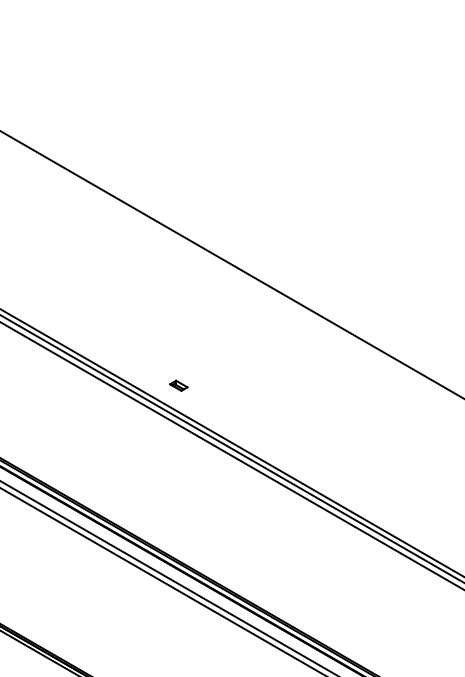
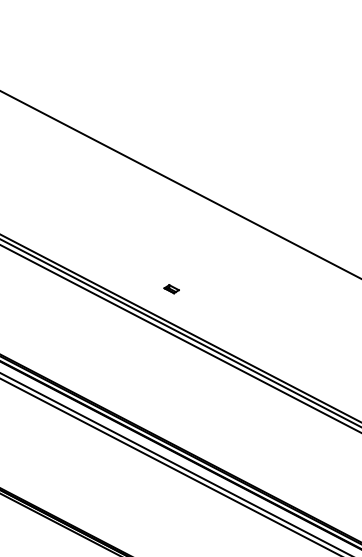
part: (178, 385) -> (171, 289), moved

